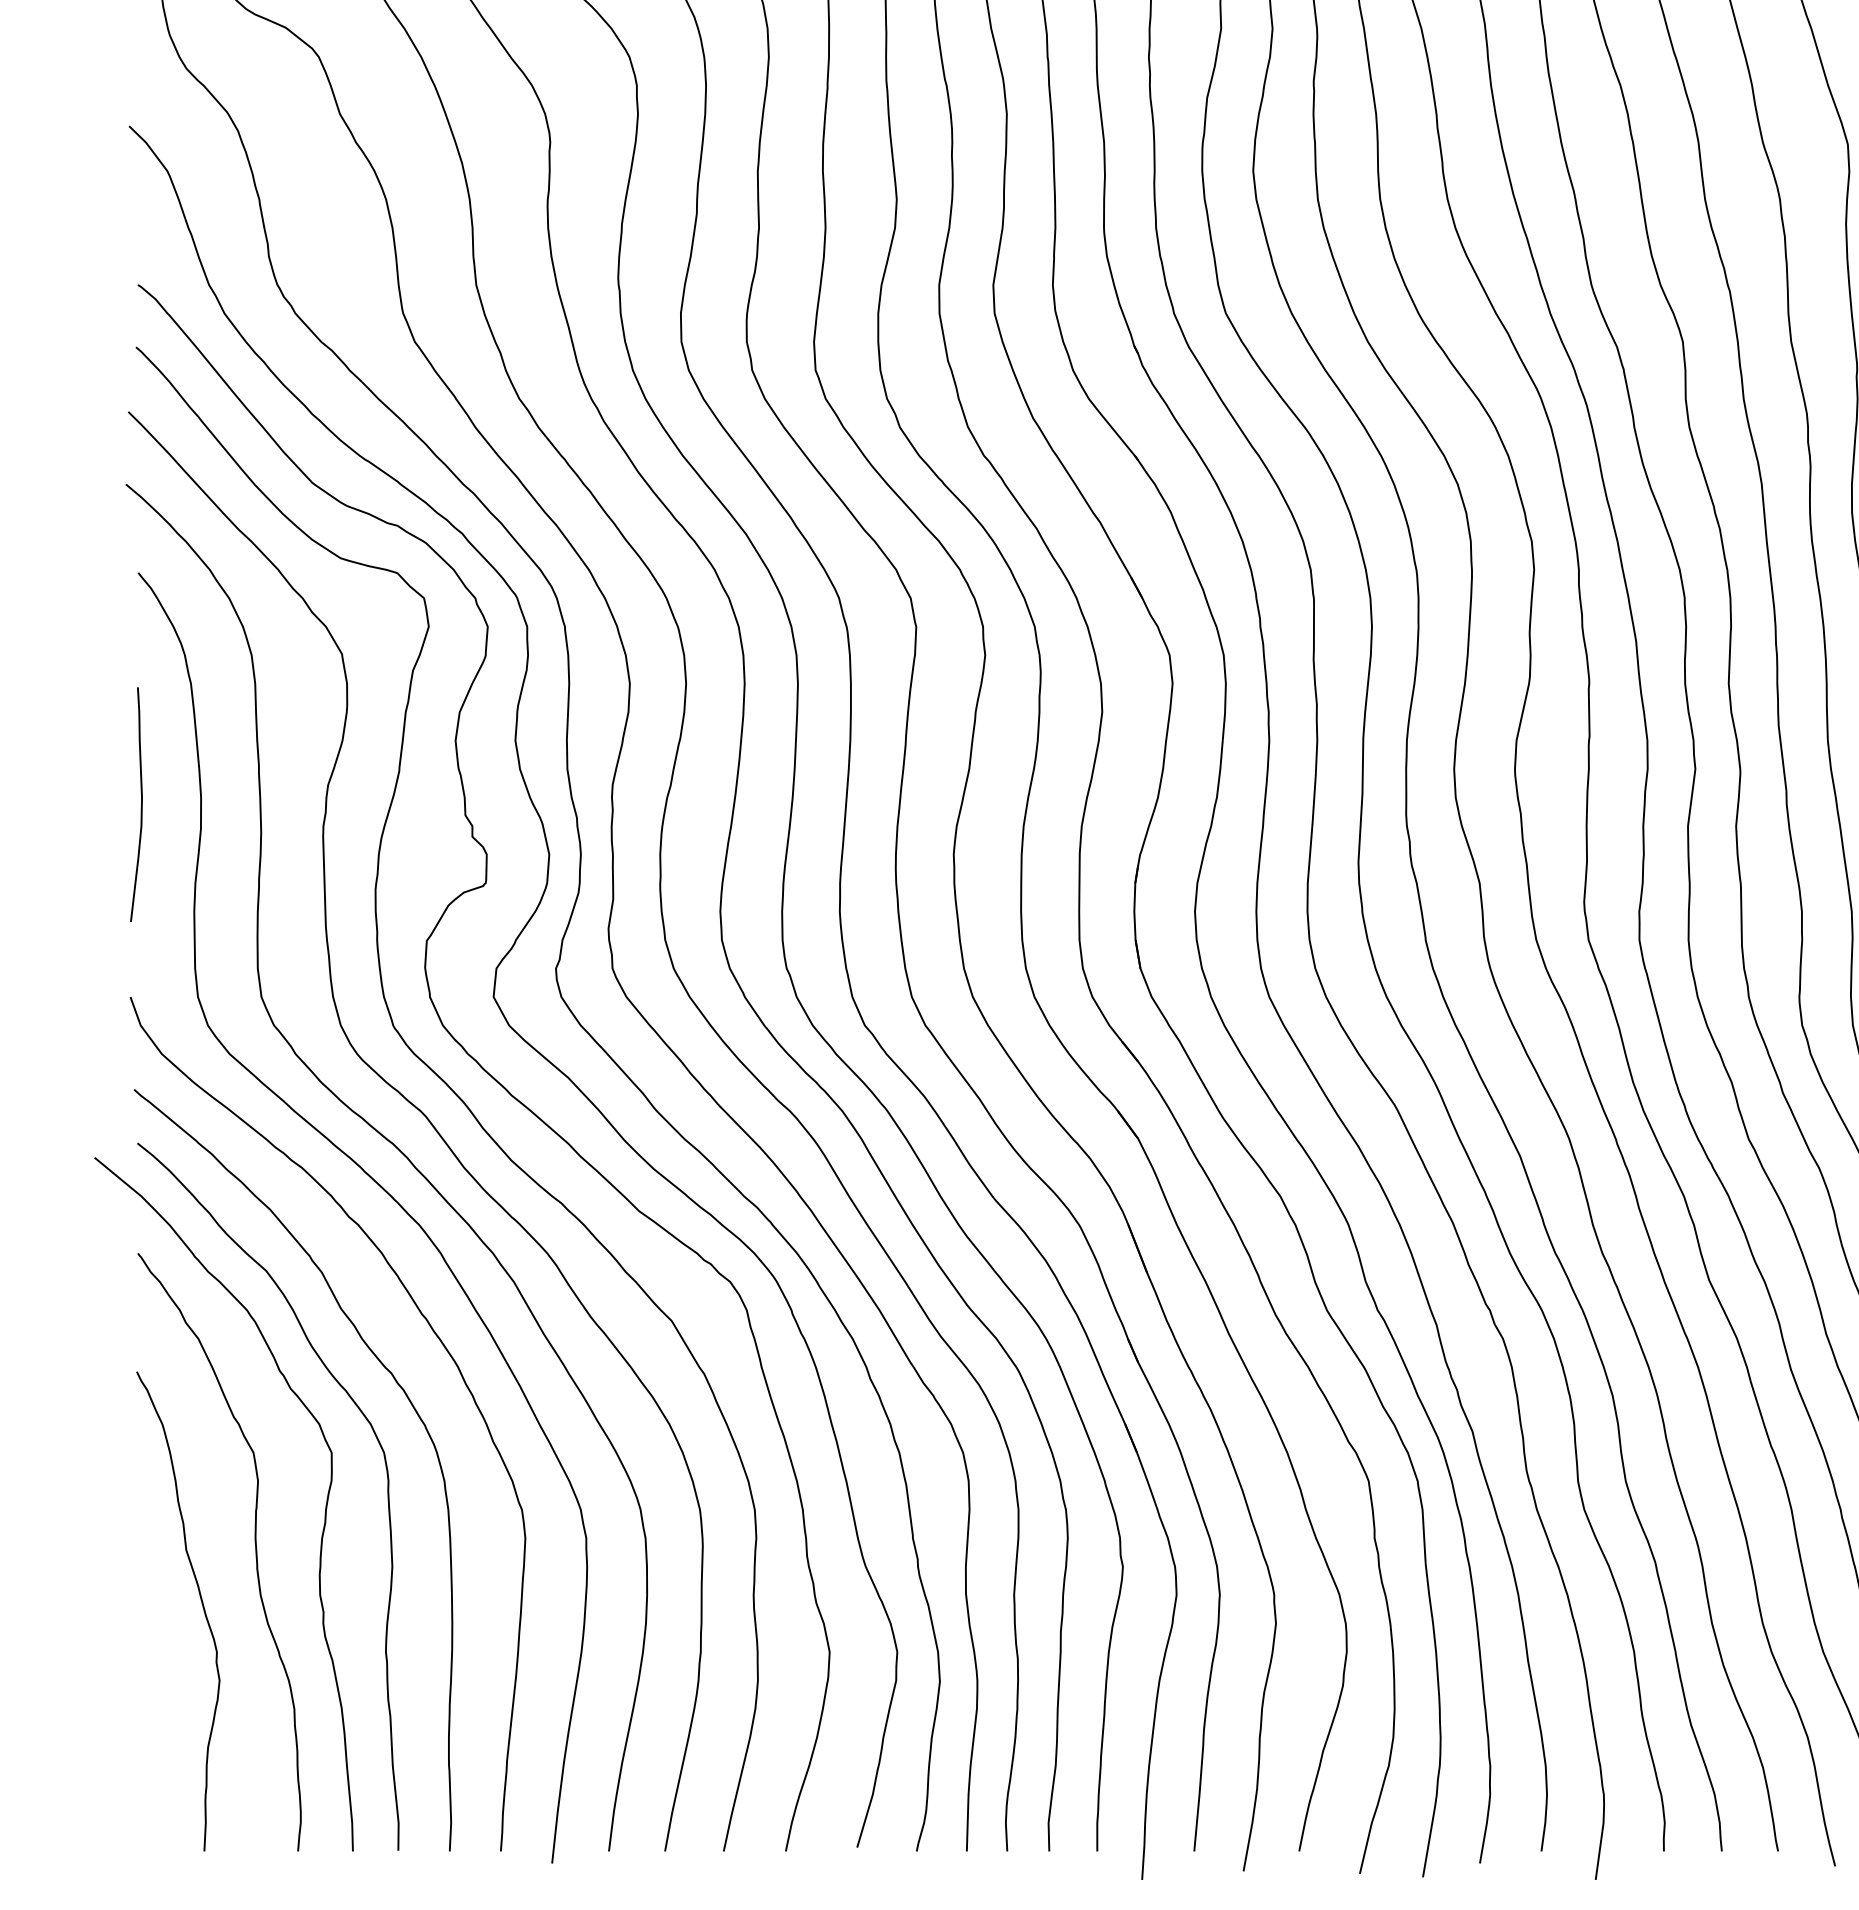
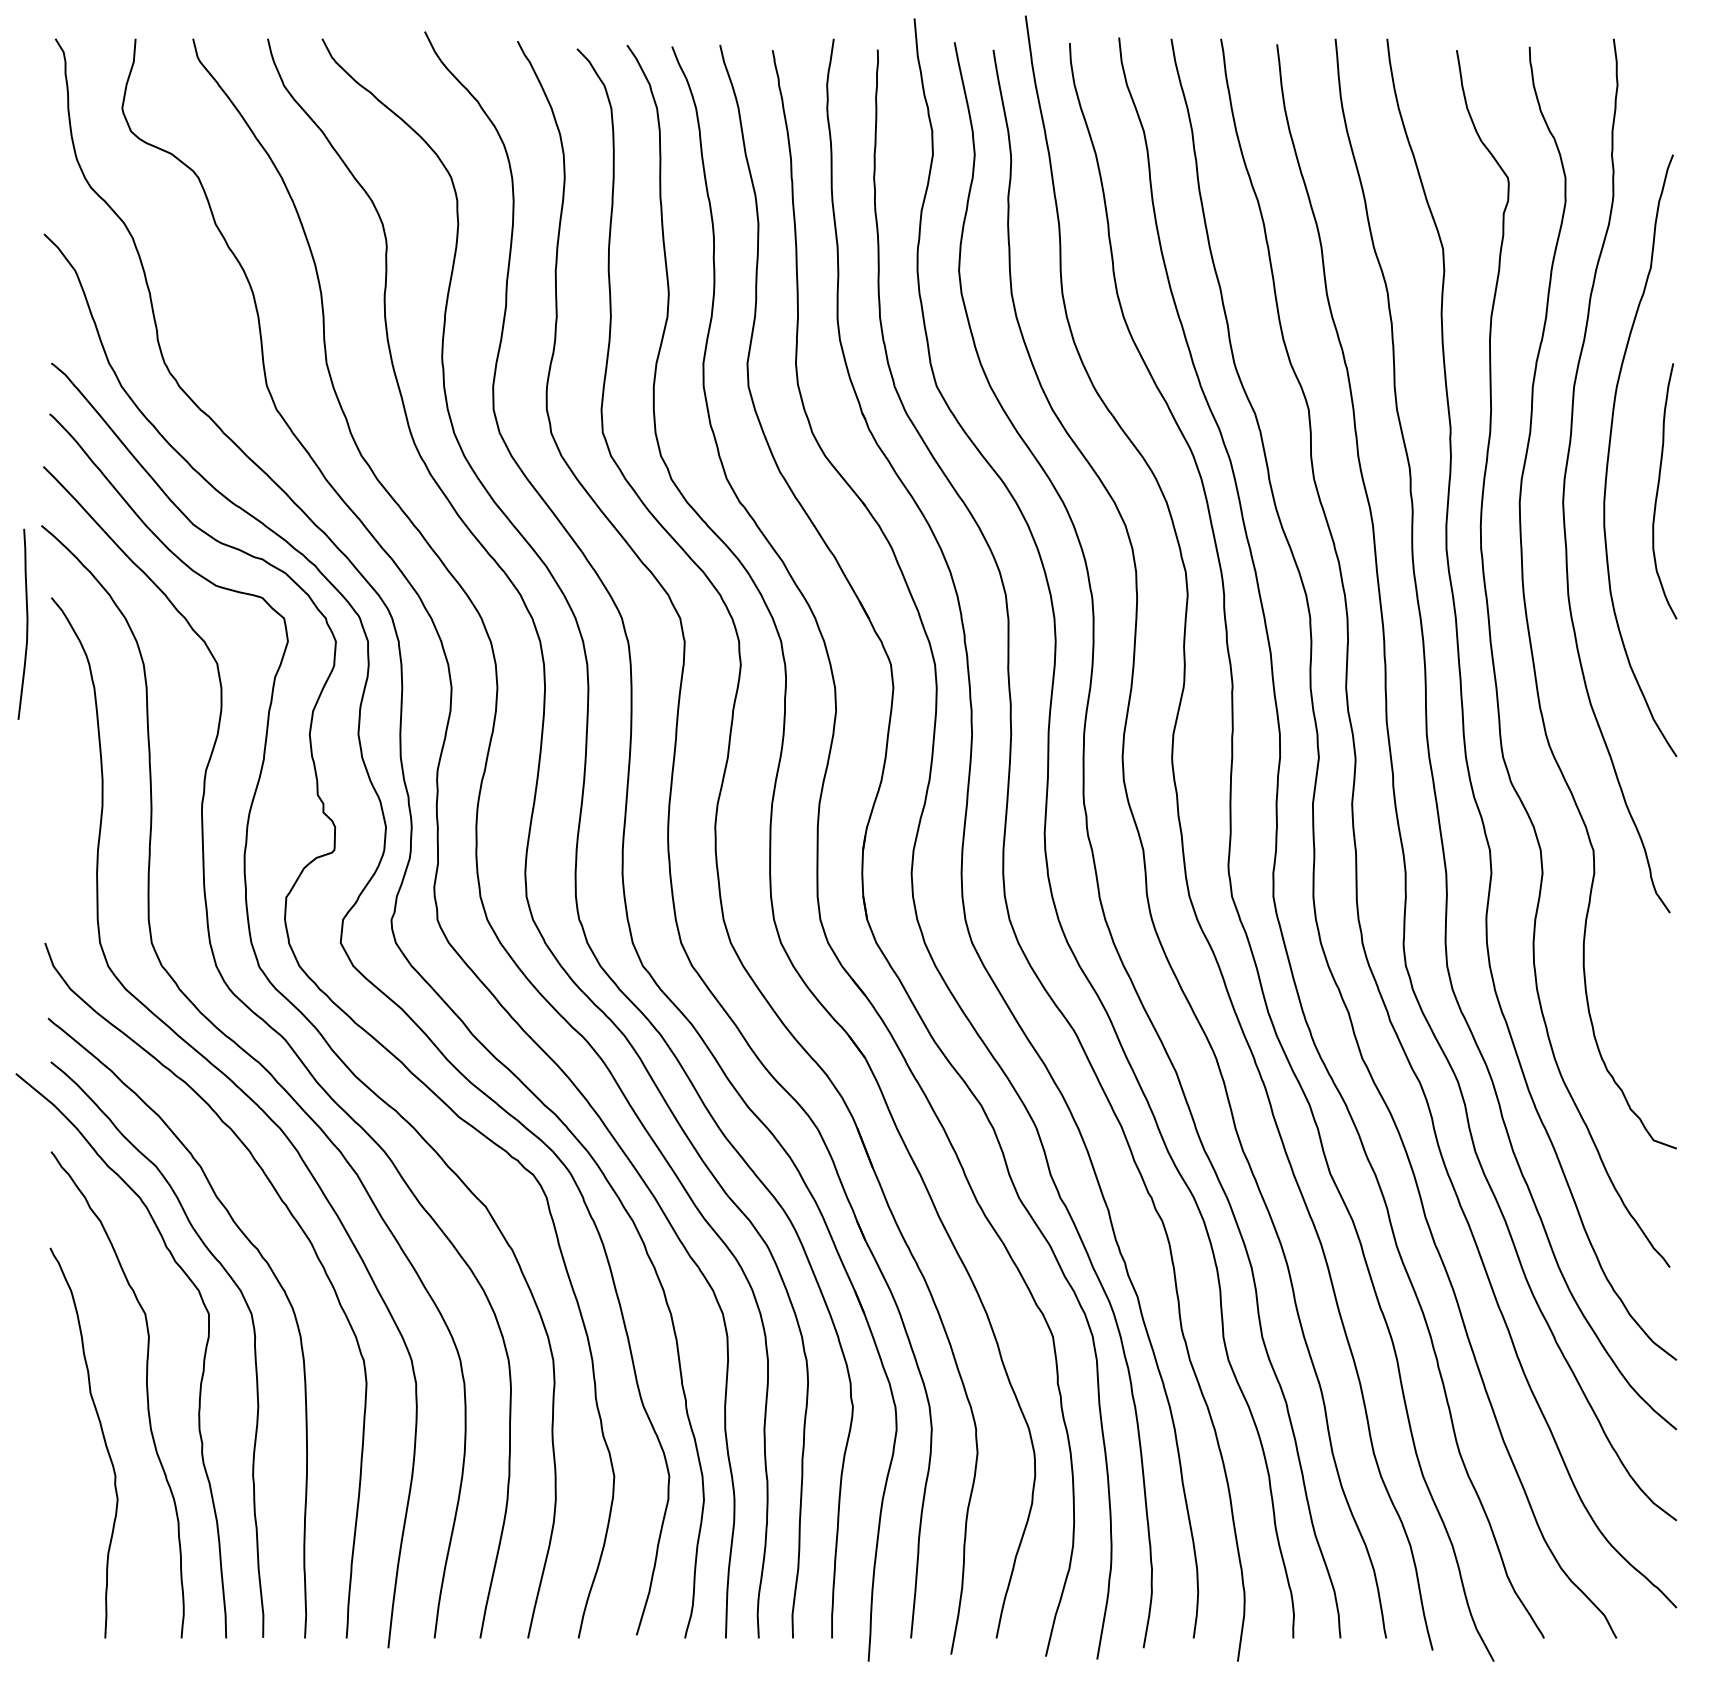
curve: (140, 803) -> (26, 623), moved

